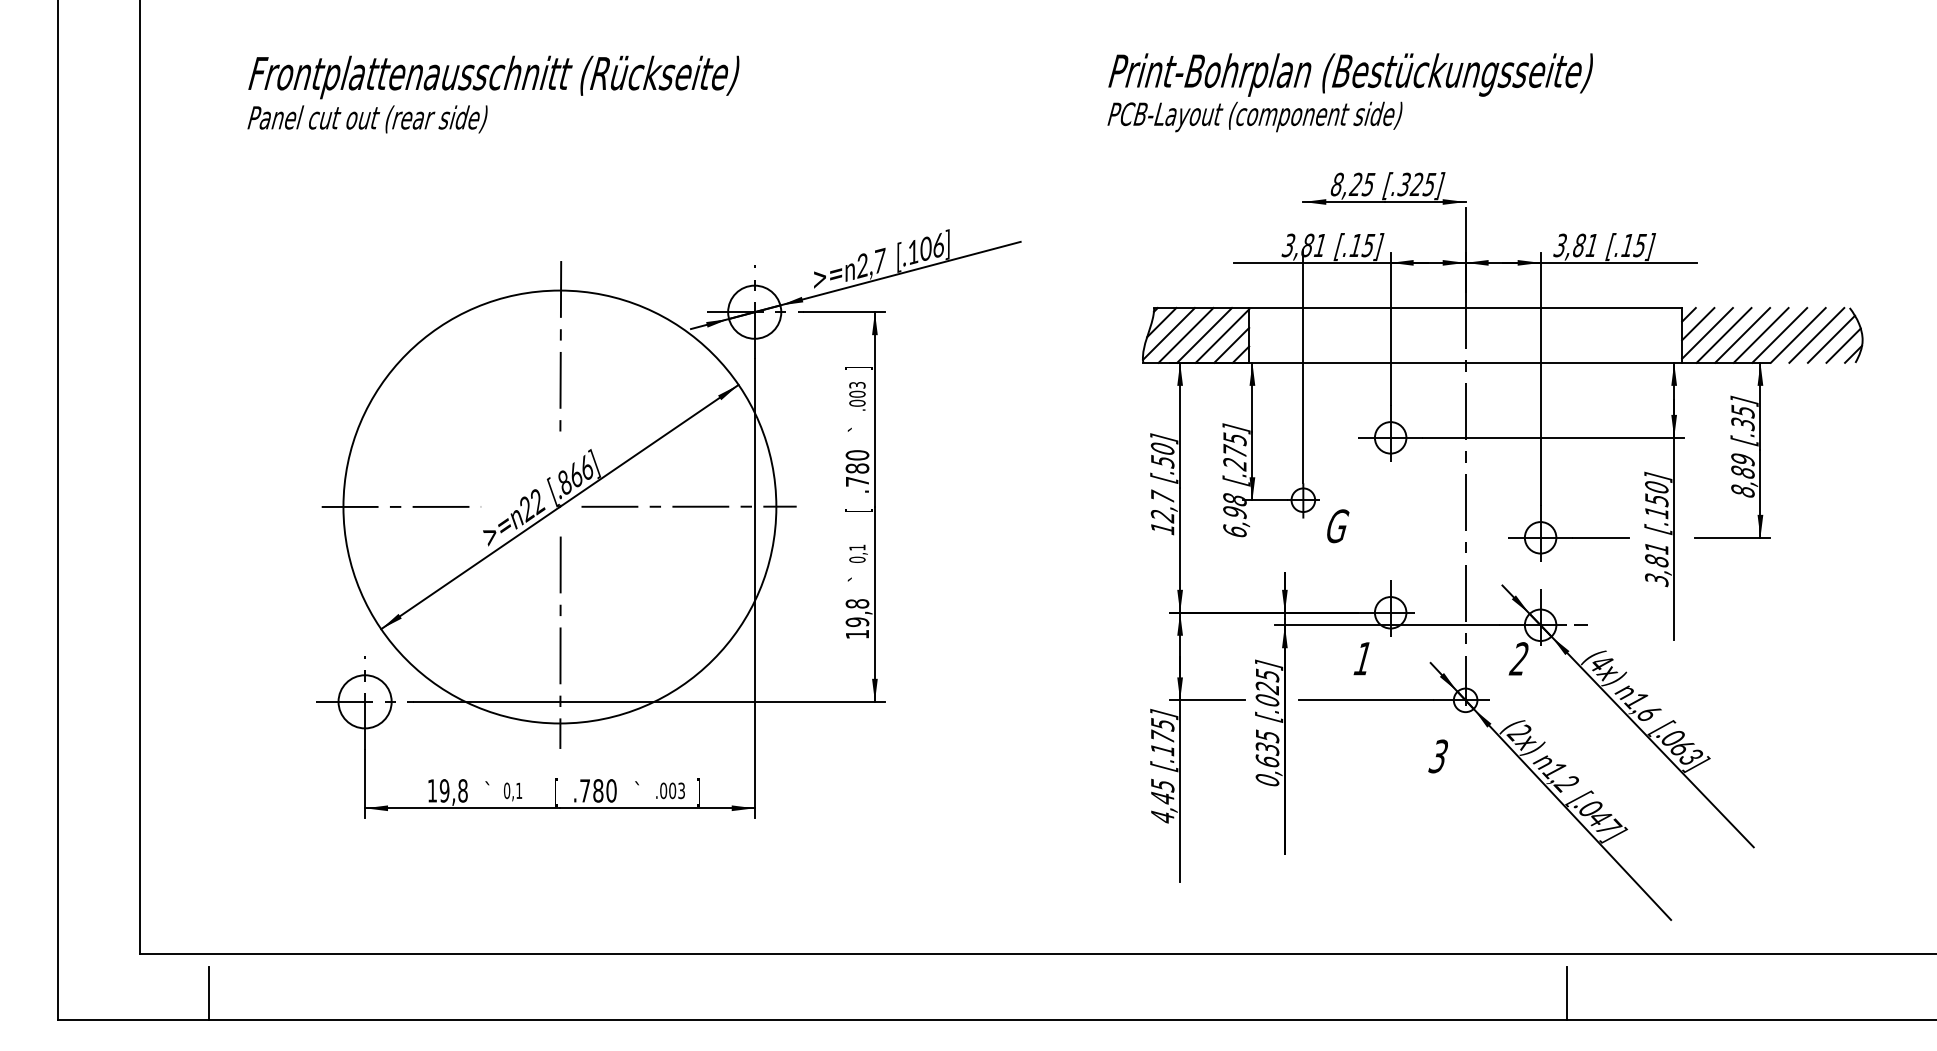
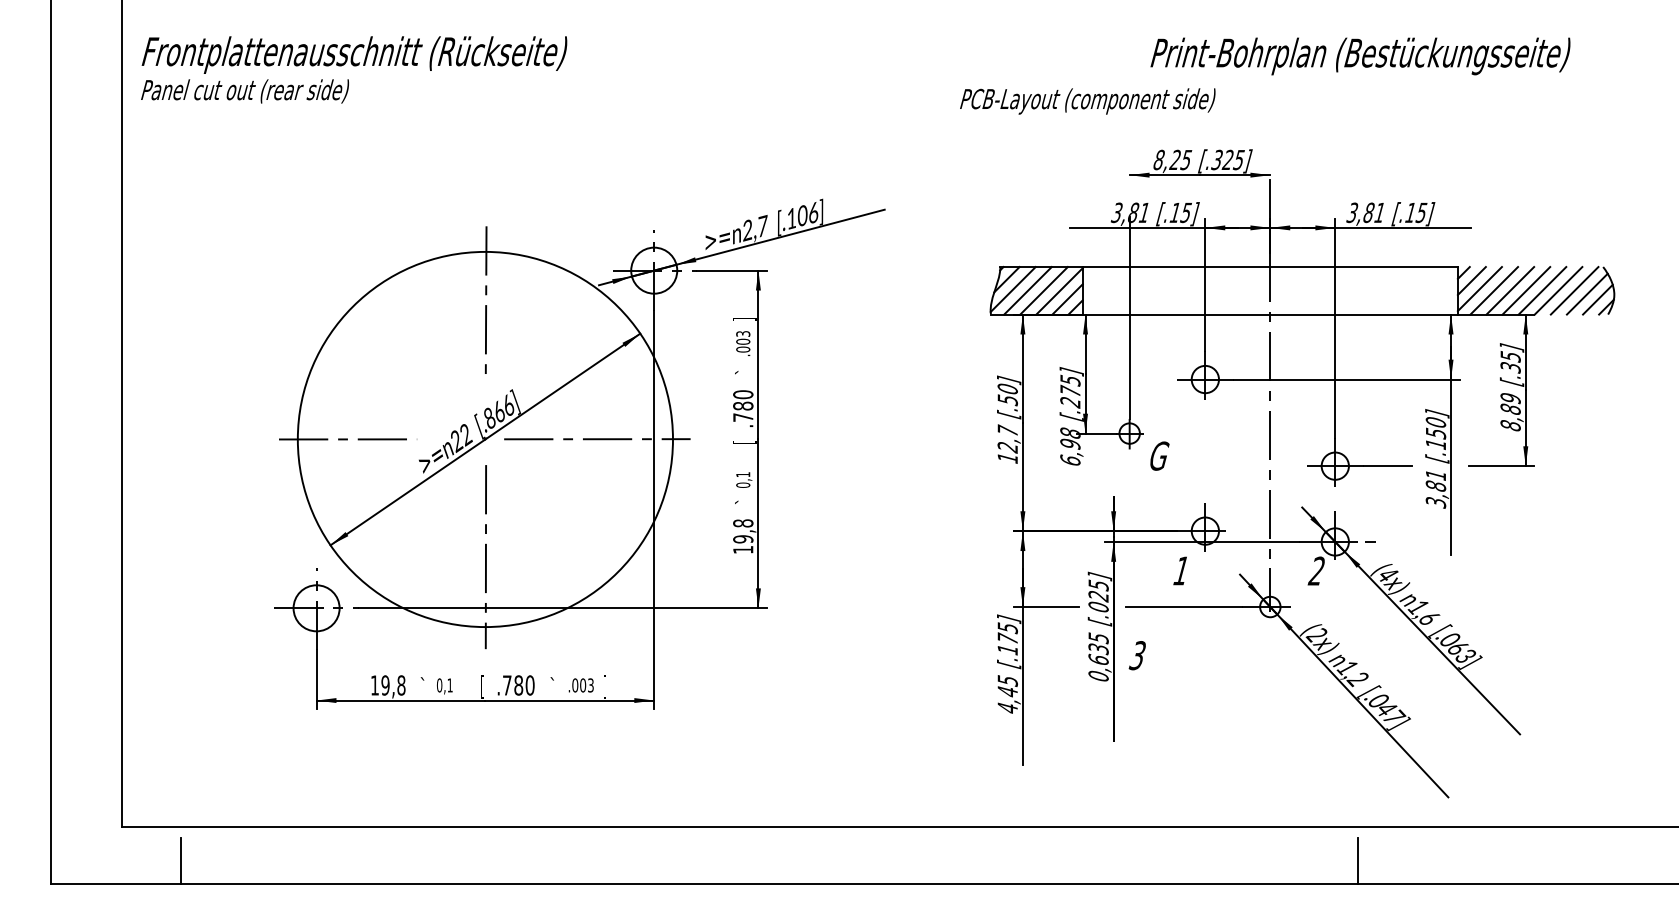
text: (1350, 74) -> (1360, 55), moved
text: (493, 94) -> (354, 69), moved
text: (1437, 756) -> (1136, 655), moved

